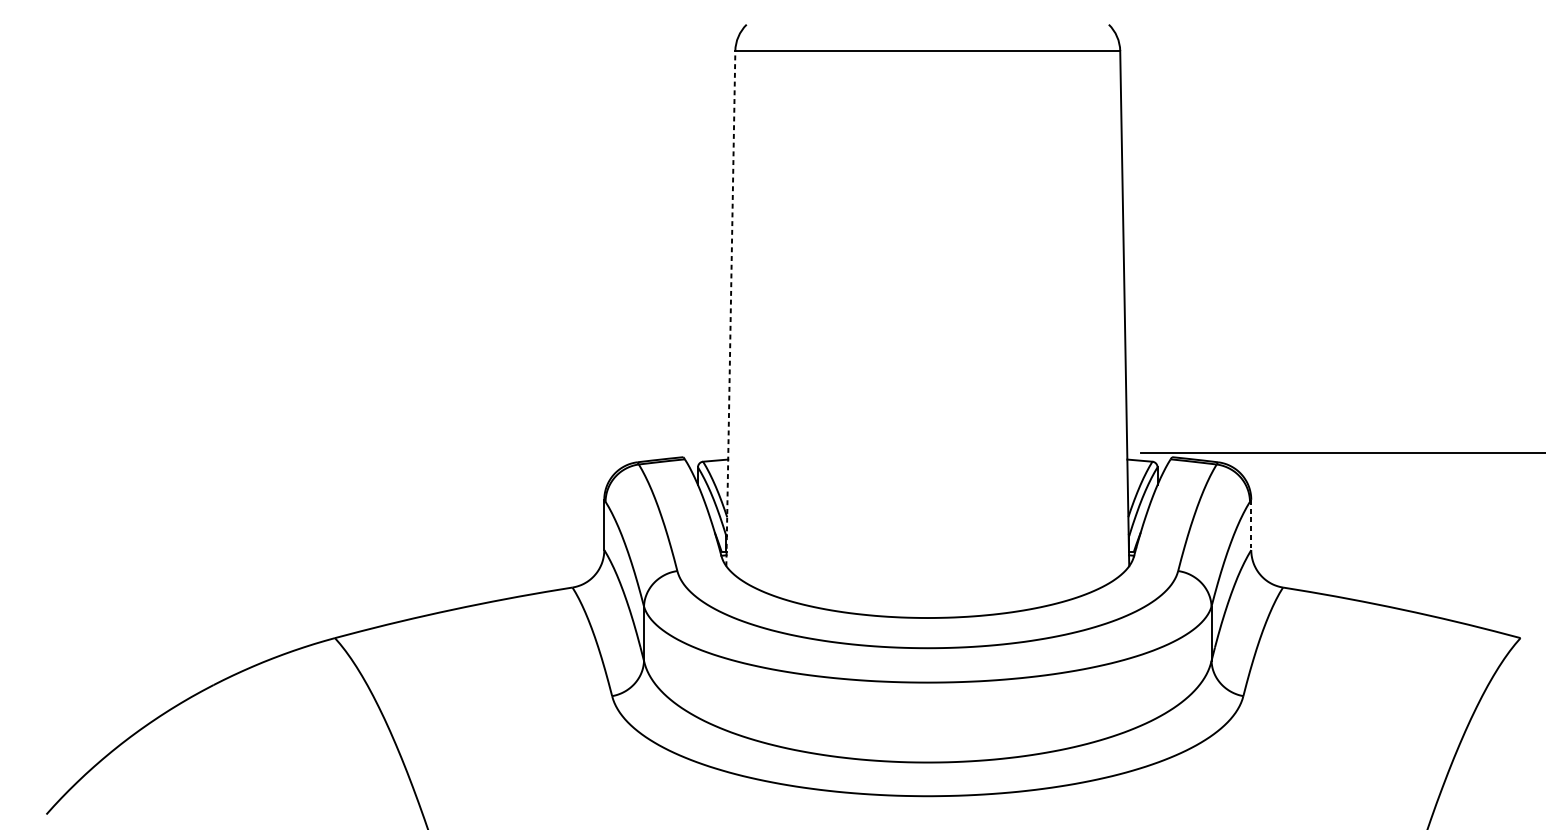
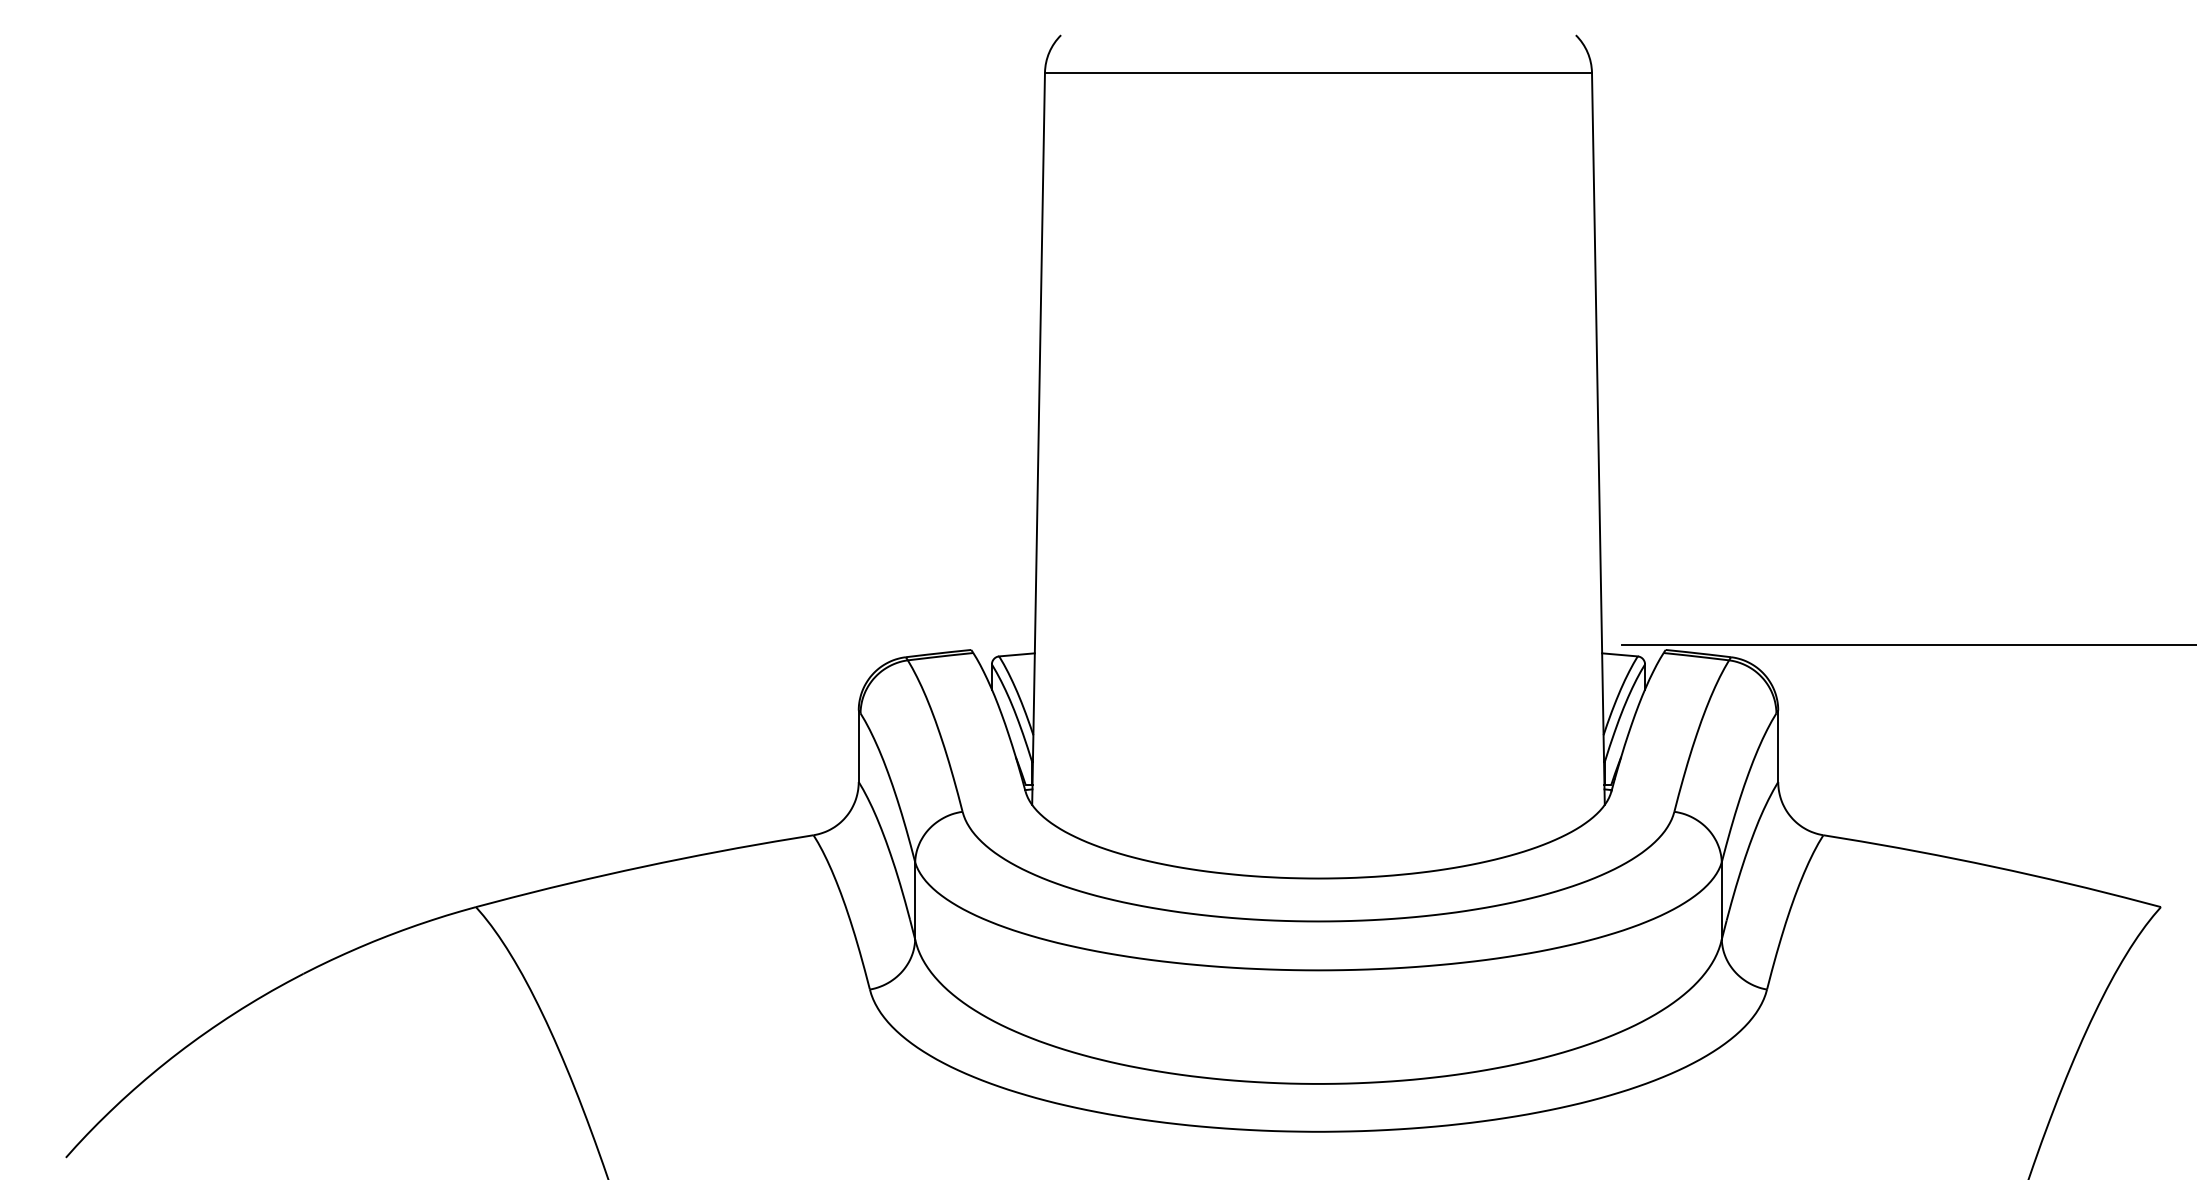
line: (730, 308) -> (1038, 438), dashed -> solid
line: (1251, 525) -> (1778, 746), dashed -> solid

